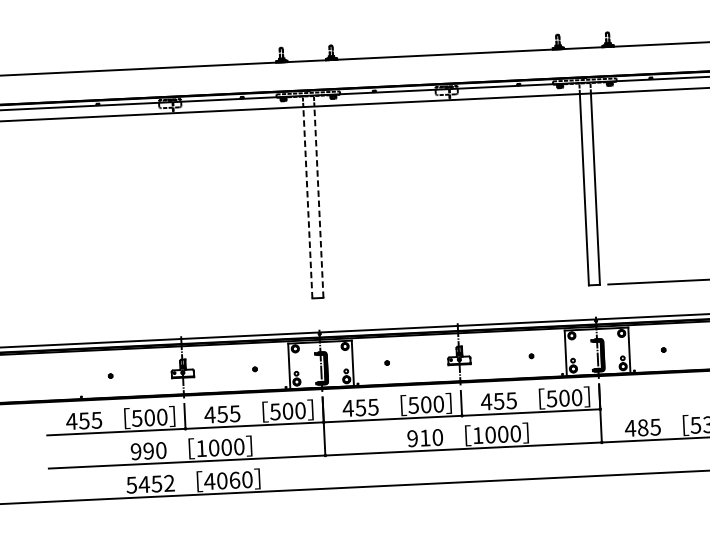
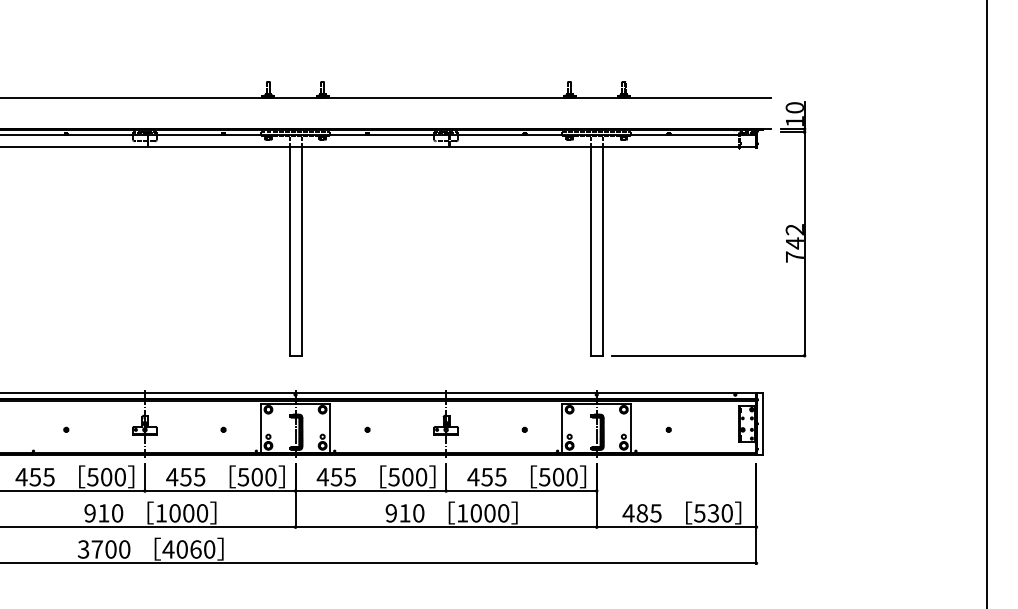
line: (307, 202) -> (289, 251), dashed -> solid
line: (318, 202) -> (301, 251), dashed -> solid
text: (148, 451) -> (103, 513), 990 -> 910
text: (150, 484) -> (104, 549), 5452 -> 3700

